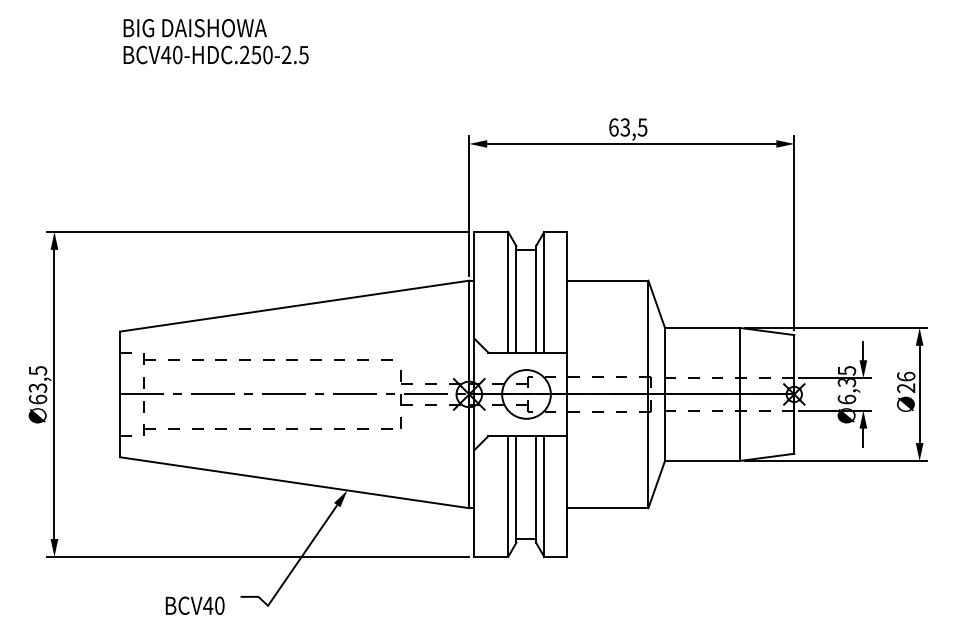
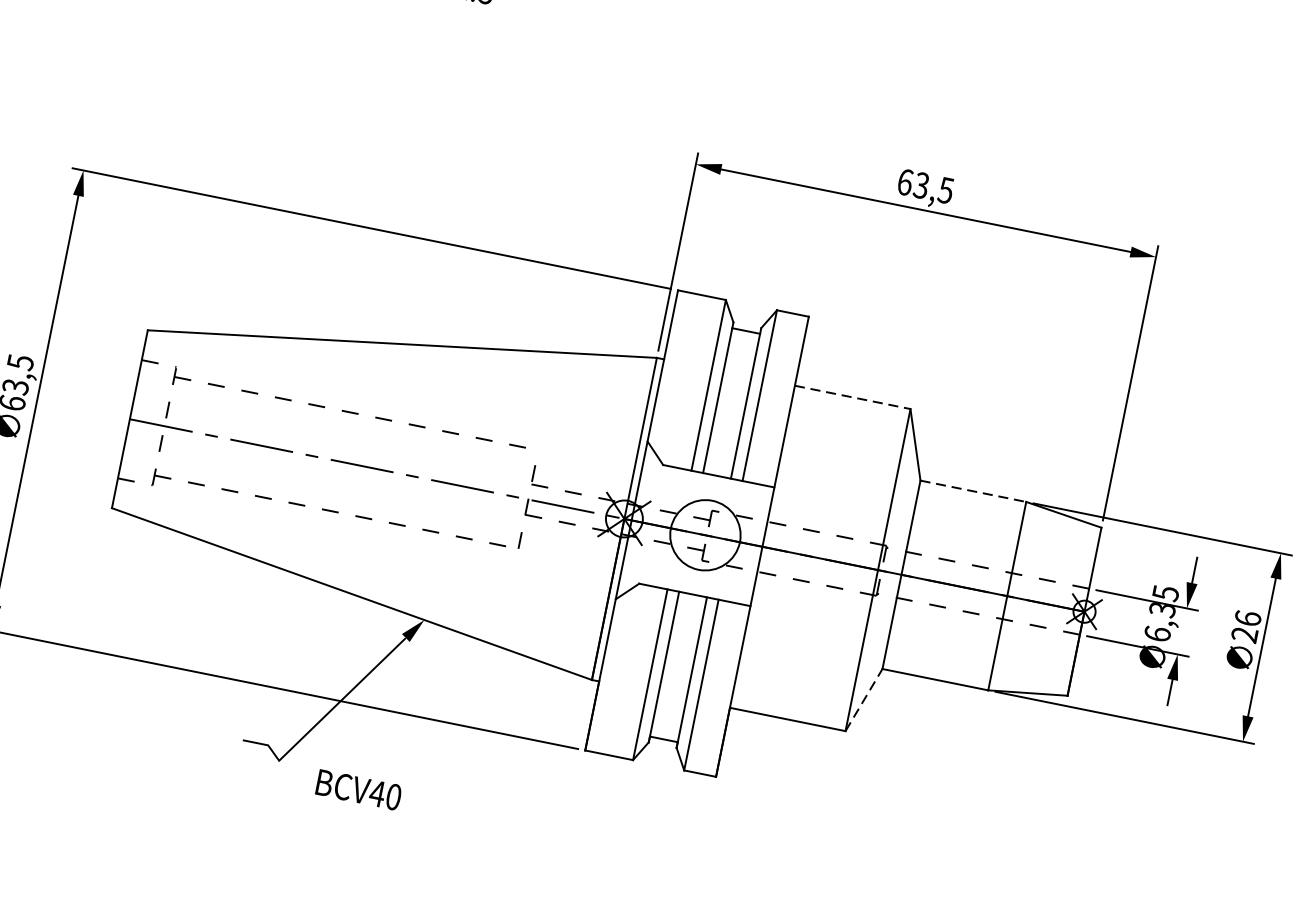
line: (607, 280) -> (852, 397), solid -> dashed
line: (702, 327) -> (973, 490), solid -> dashed
line: (656, 484) -> (863, 699), solid -> dashed
text: (194, 605) -> (358, 789), moved

